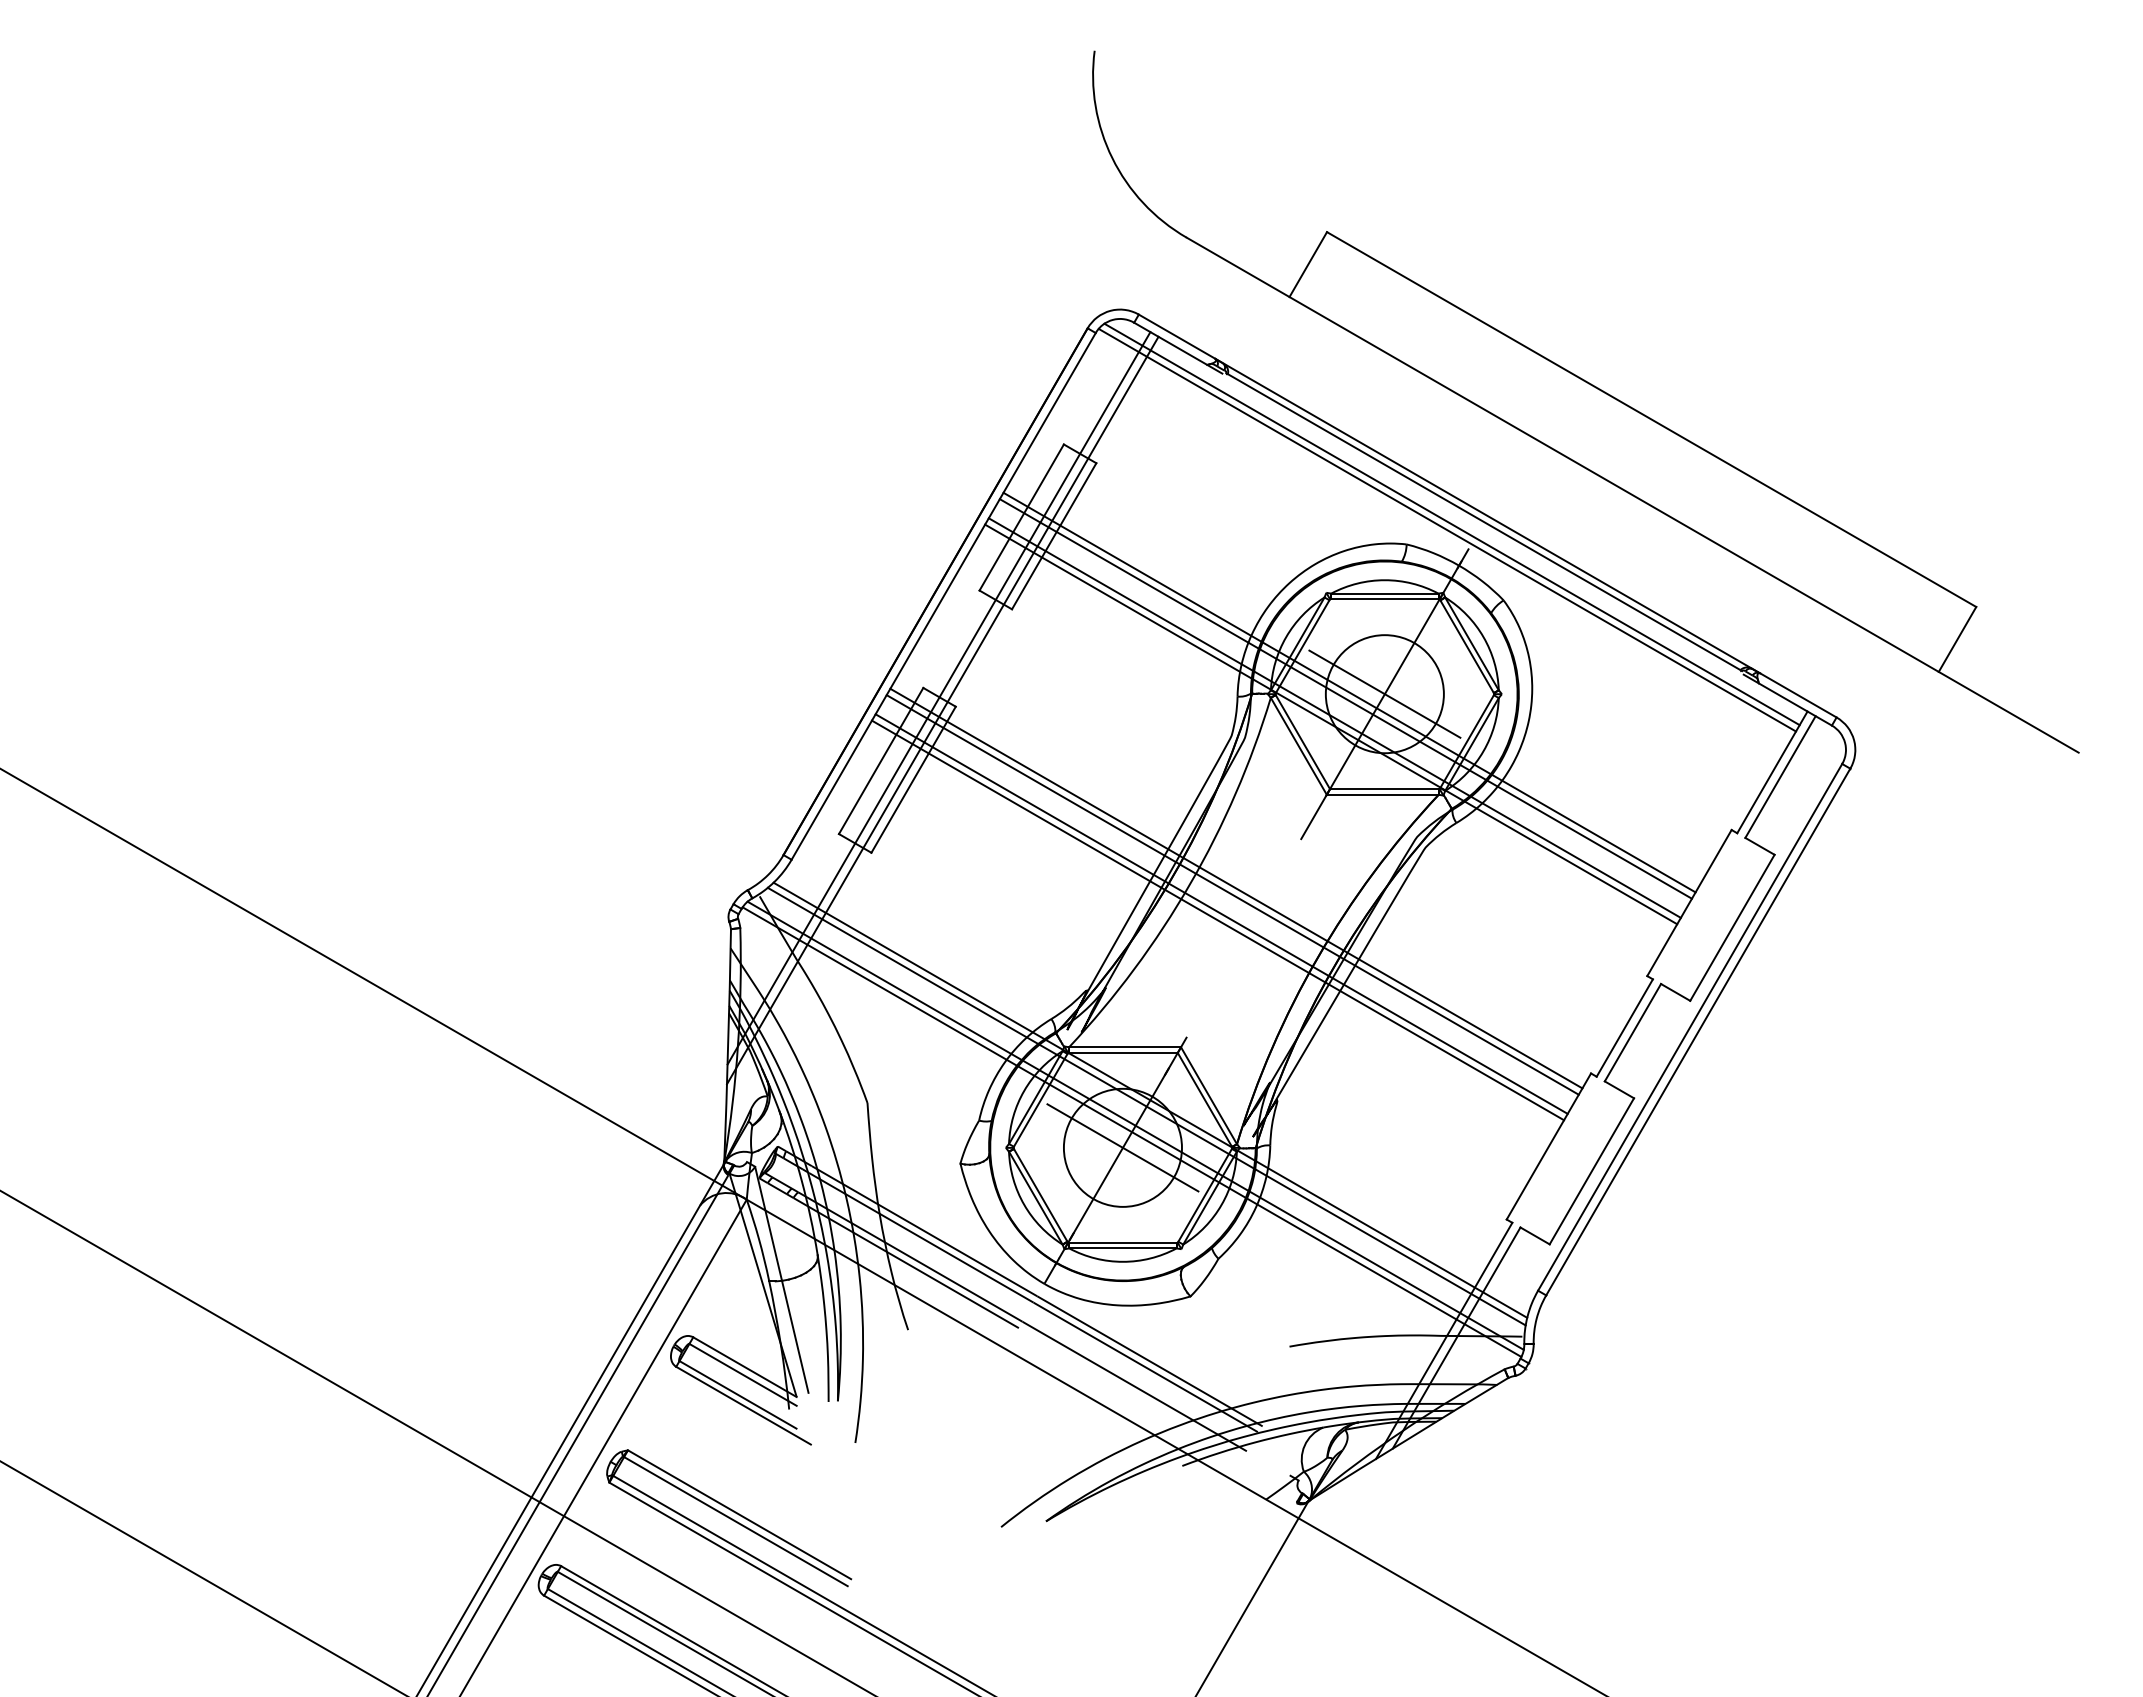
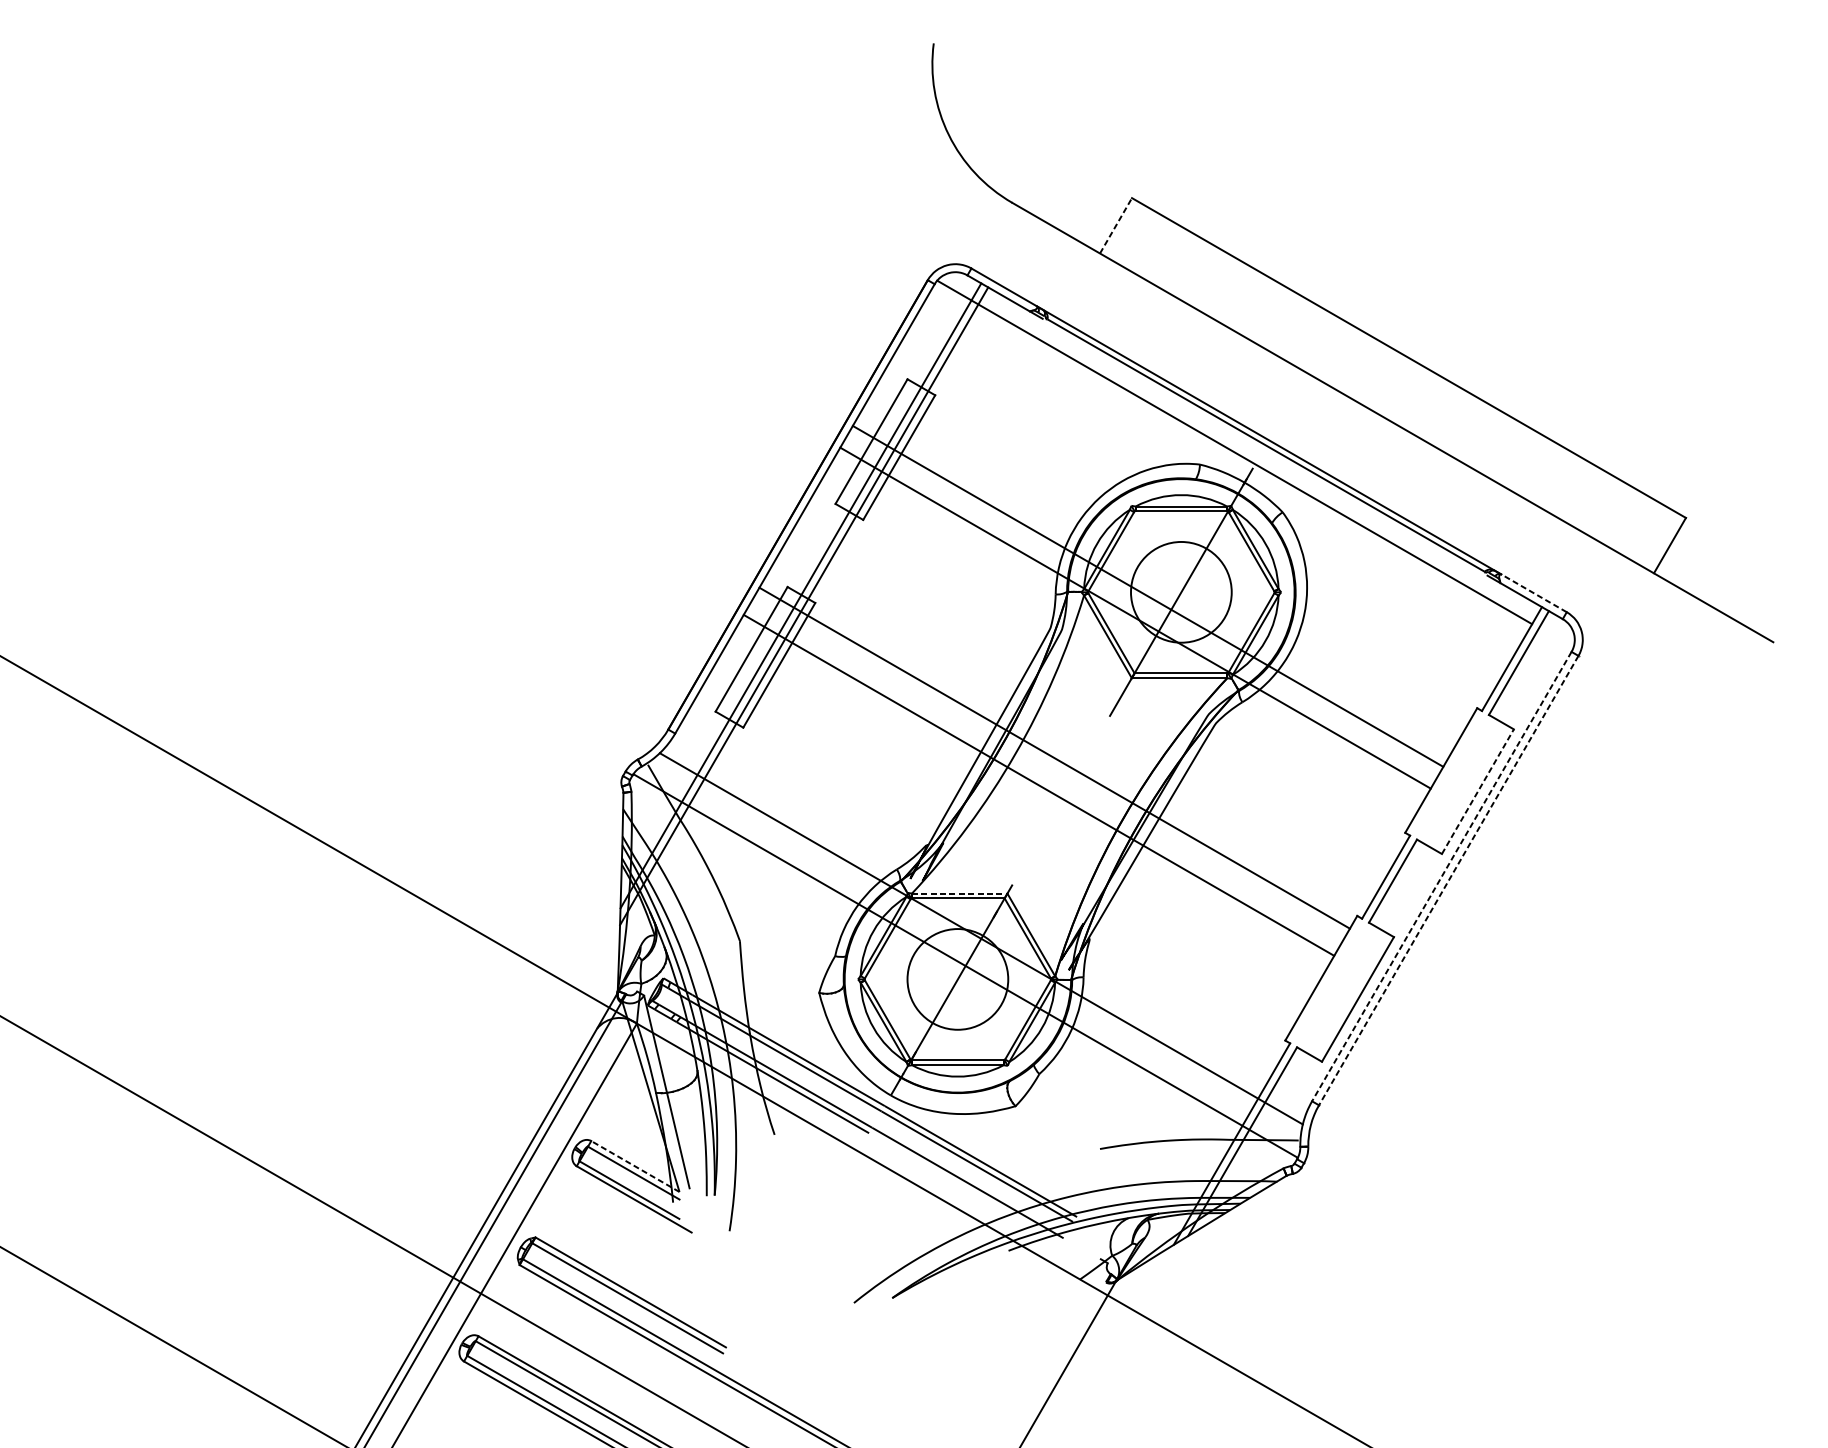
line: (1308, 264) -> (1116, 225), solid -> dashed
line: (1451, 524) -> (1238, 447), removed
line: (1349, 692) -> (1151, 590), removed
line: (1384, 693) -> (1181, 591), removed
line: (1798, 695) -> (1534, 593), solid -> dashed
line: (1334, 717) -> (1138, 612), removed
line: (1232, 894) -> (1051, 763), removed
line: (1221, 913) -> (1041, 779), removed
line: (1732, 927) -> (1477, 791), solid -> dashed
line: (1689, 1027) -> (1441, 876), solid -> dashed
line: (1698, 1032) -> (1448, 880), solid -> dashed
line: (1125, 1047) -> (960, 893), solid -> dashed
line: (1146, 1106) -> (977, 944), removed
line: (1135, 1125) -> (968, 960), removed
line: (1122, 1147) -> (957, 979), removed
line: (744, 1367) -> (635, 1166), solid -> dashed

